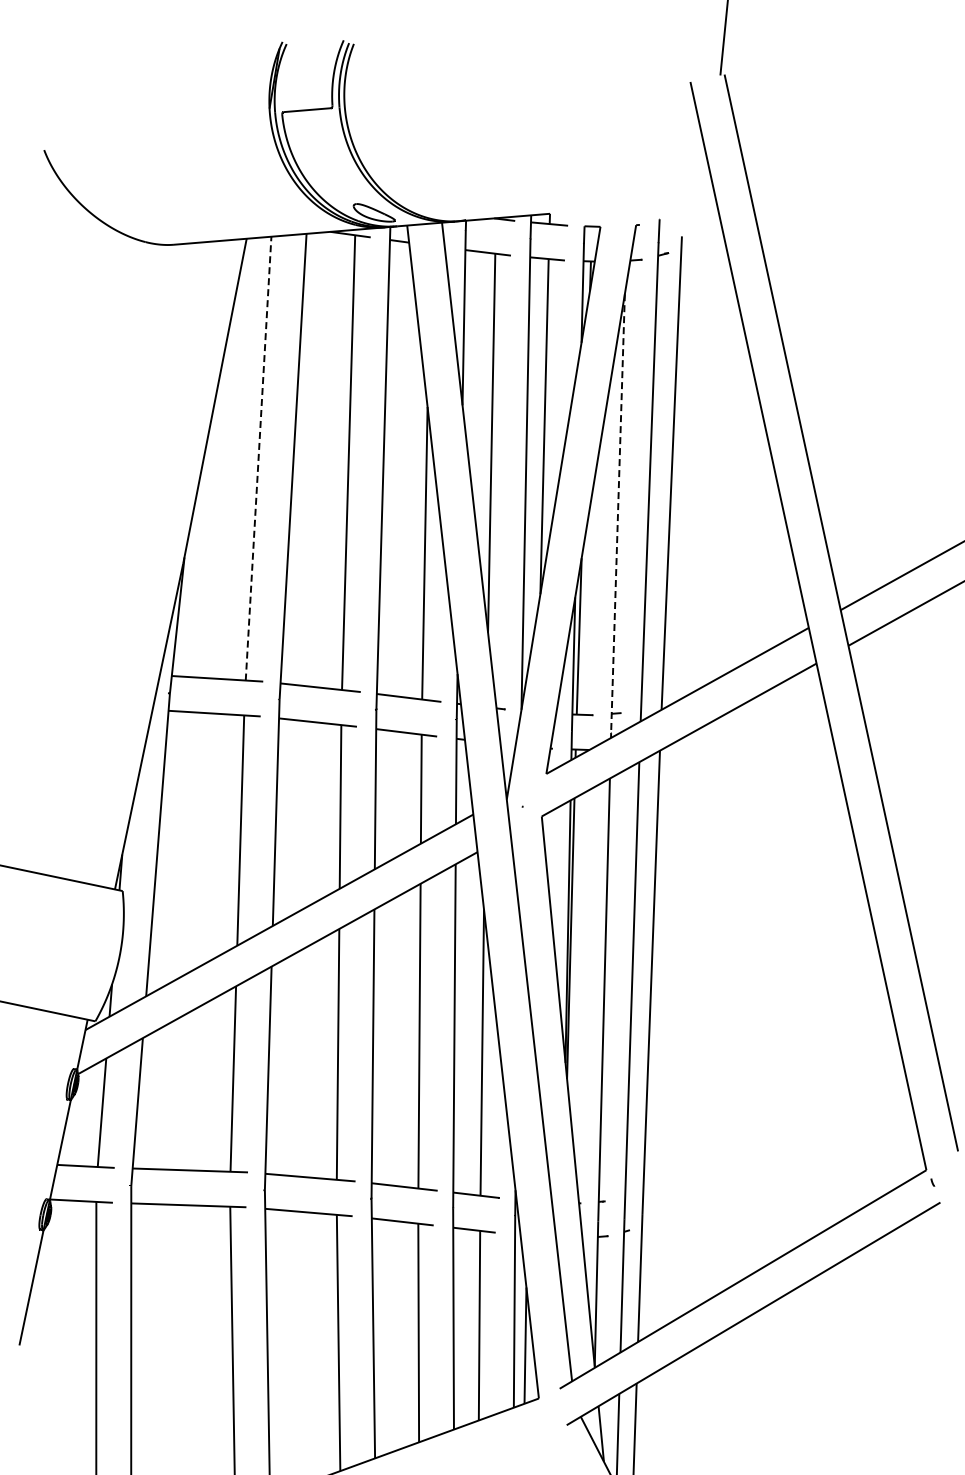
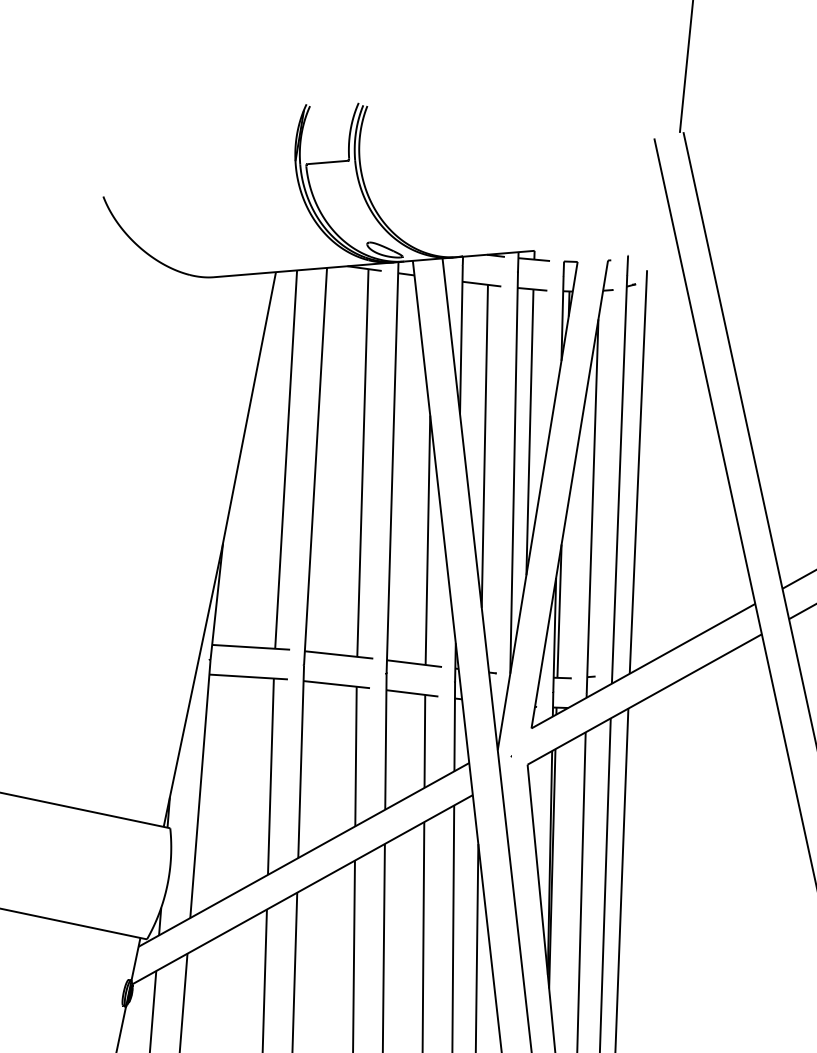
line: (258, 458) -> (286, 459), dashed -> solid
line: (618, 513) -> (593, 506), dashed -> solid

